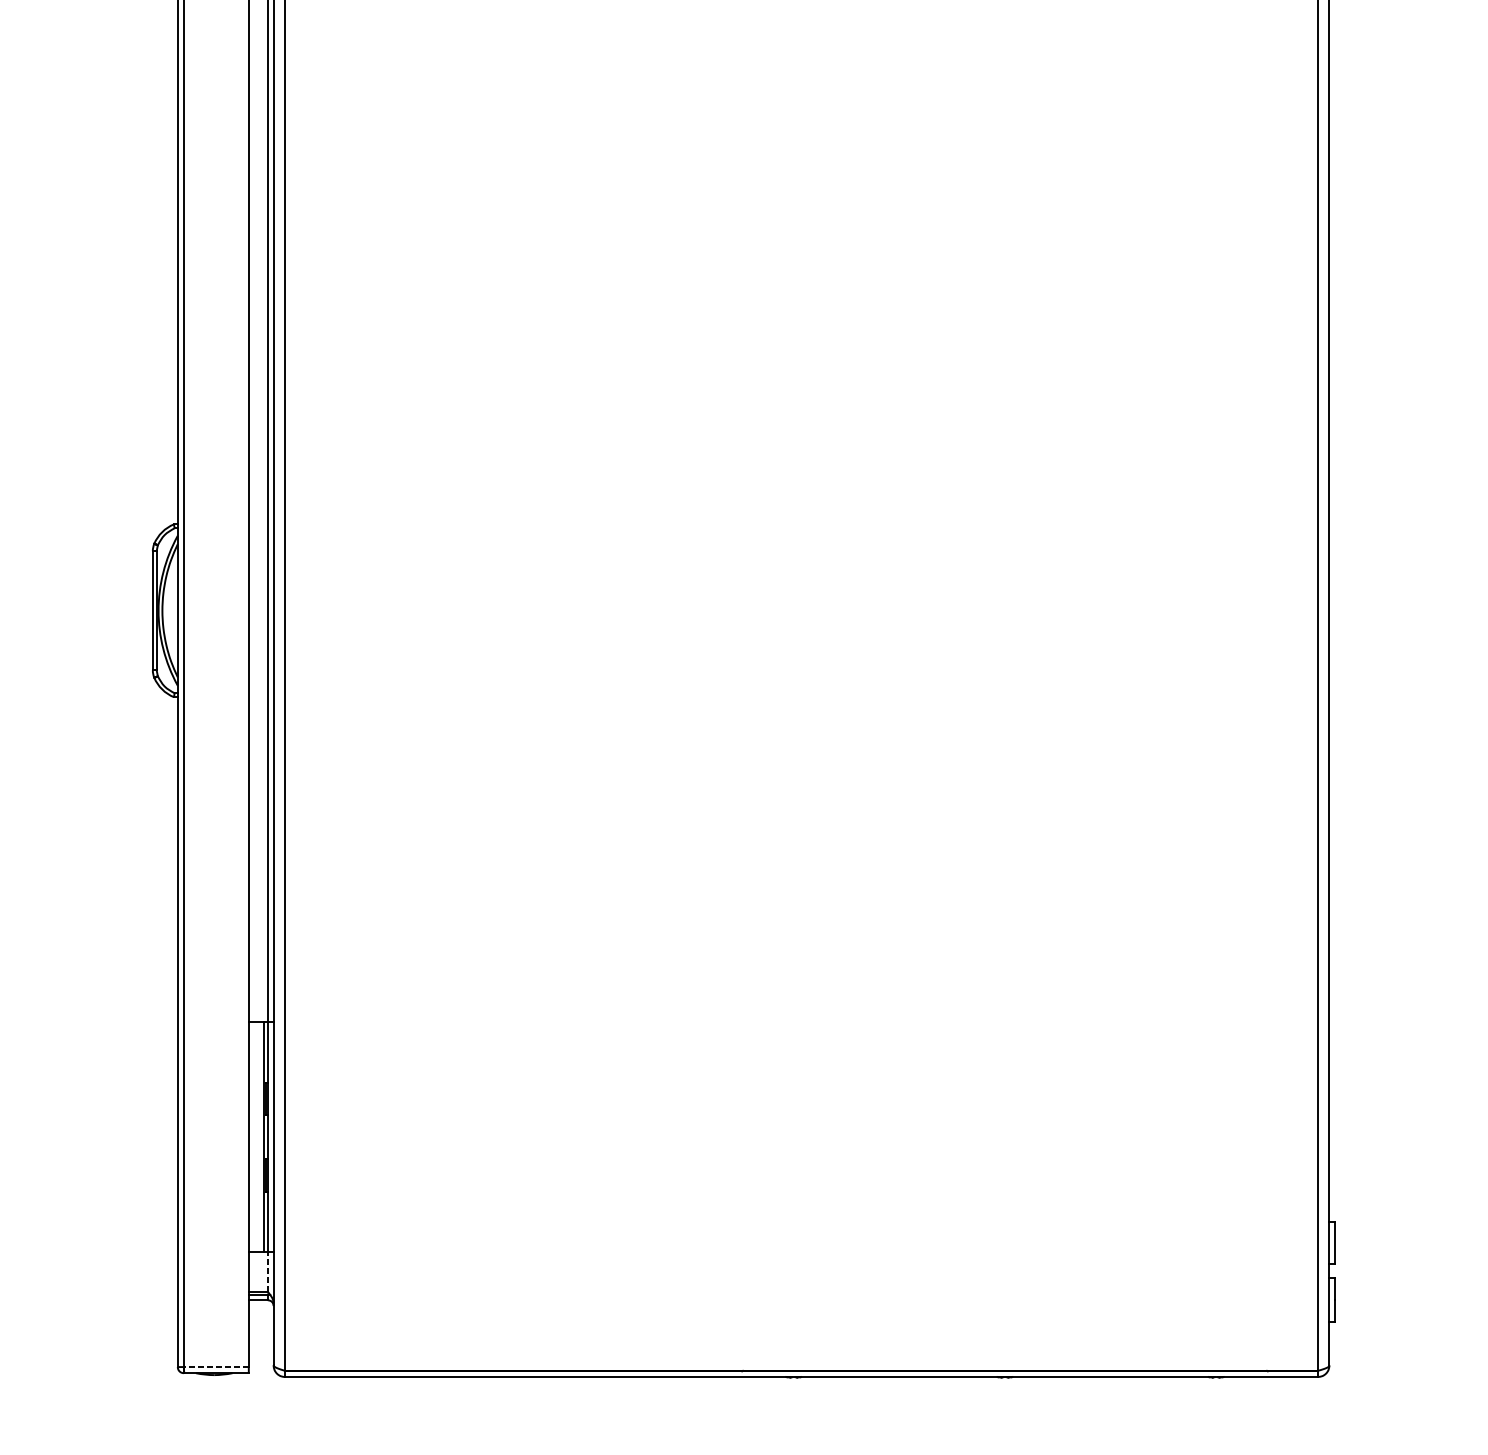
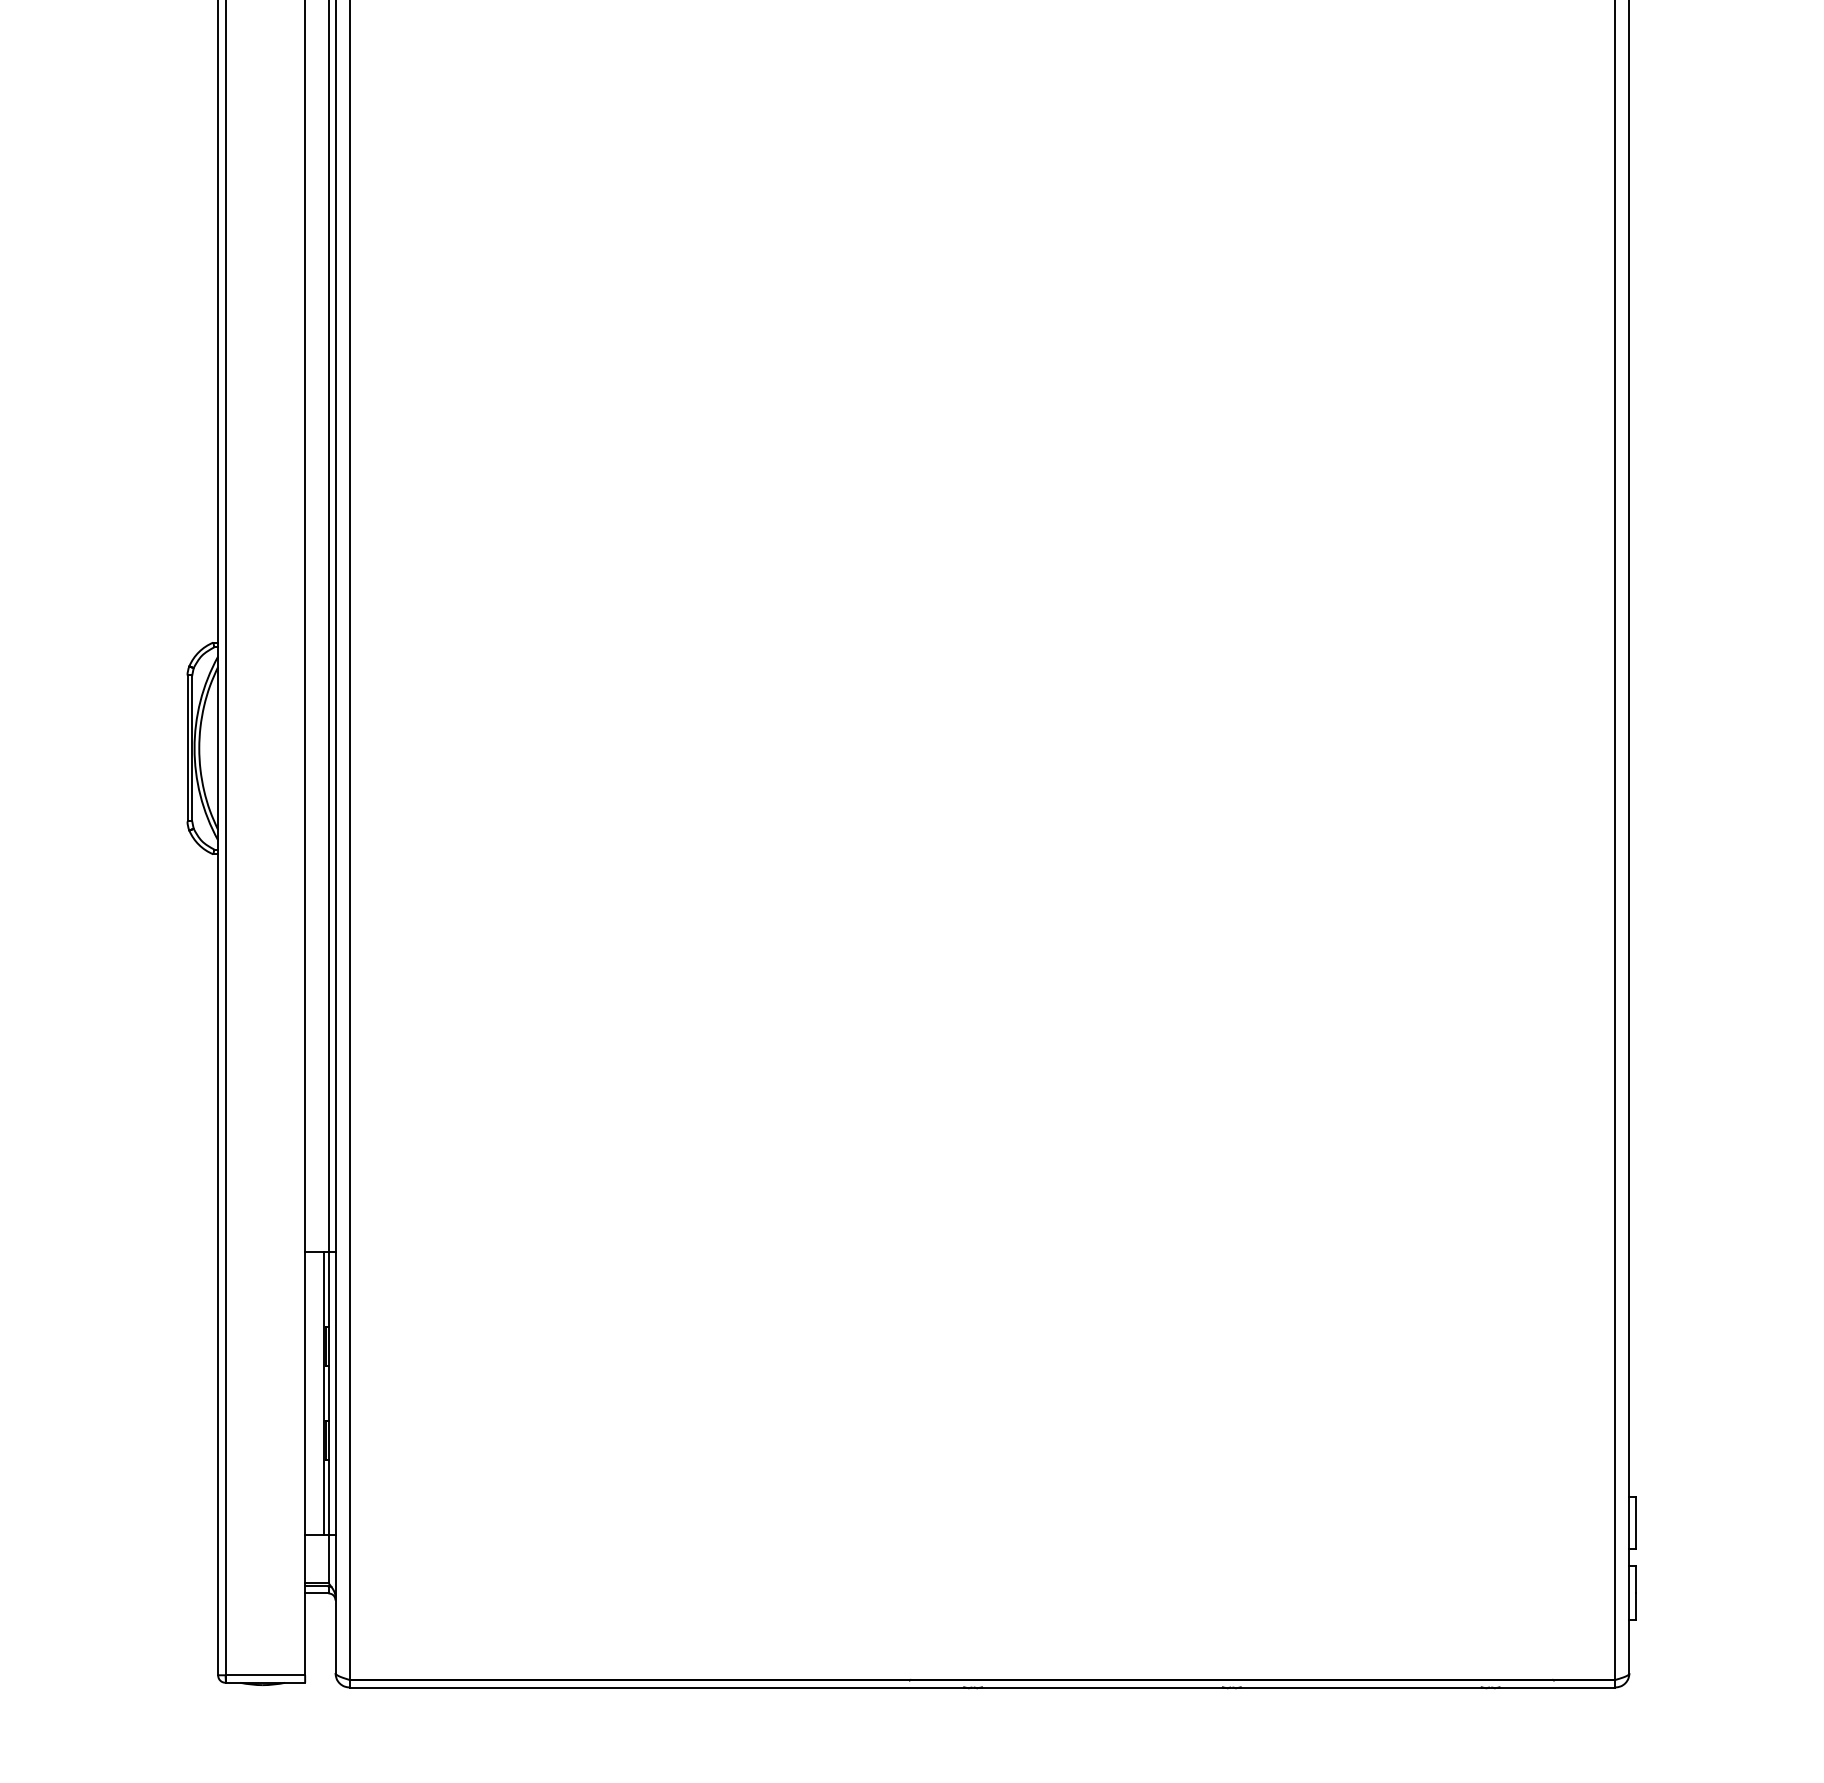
line: (267, 1271) -> (328, 1558), dashed -> solid
line: (216, 1367) -> (265, 1675), dashed -> solid

